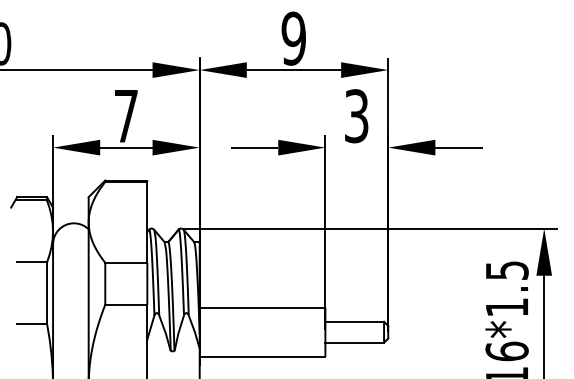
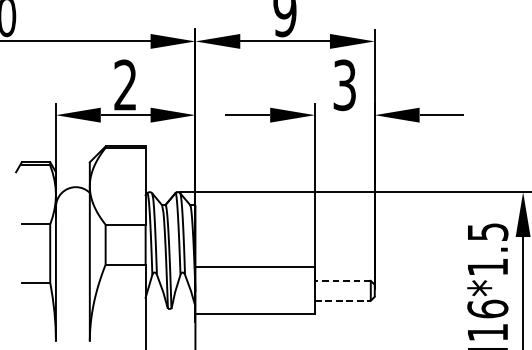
text: (125, 115) -> (124, 84), 7 -> 2
line: (354, 321) -> (342, 280), solid -> dashed
line: (355, 342) -> (343, 300), solid -> dashed

